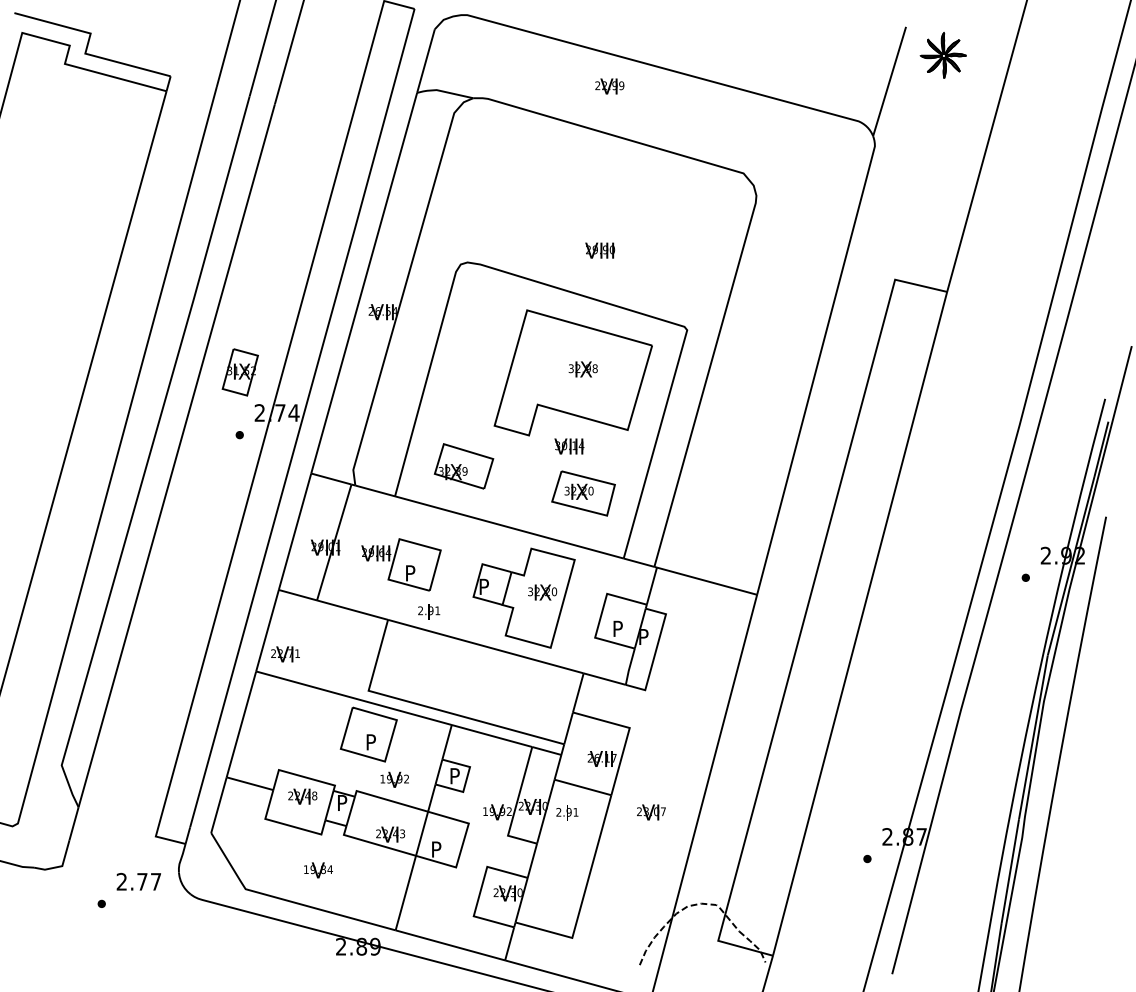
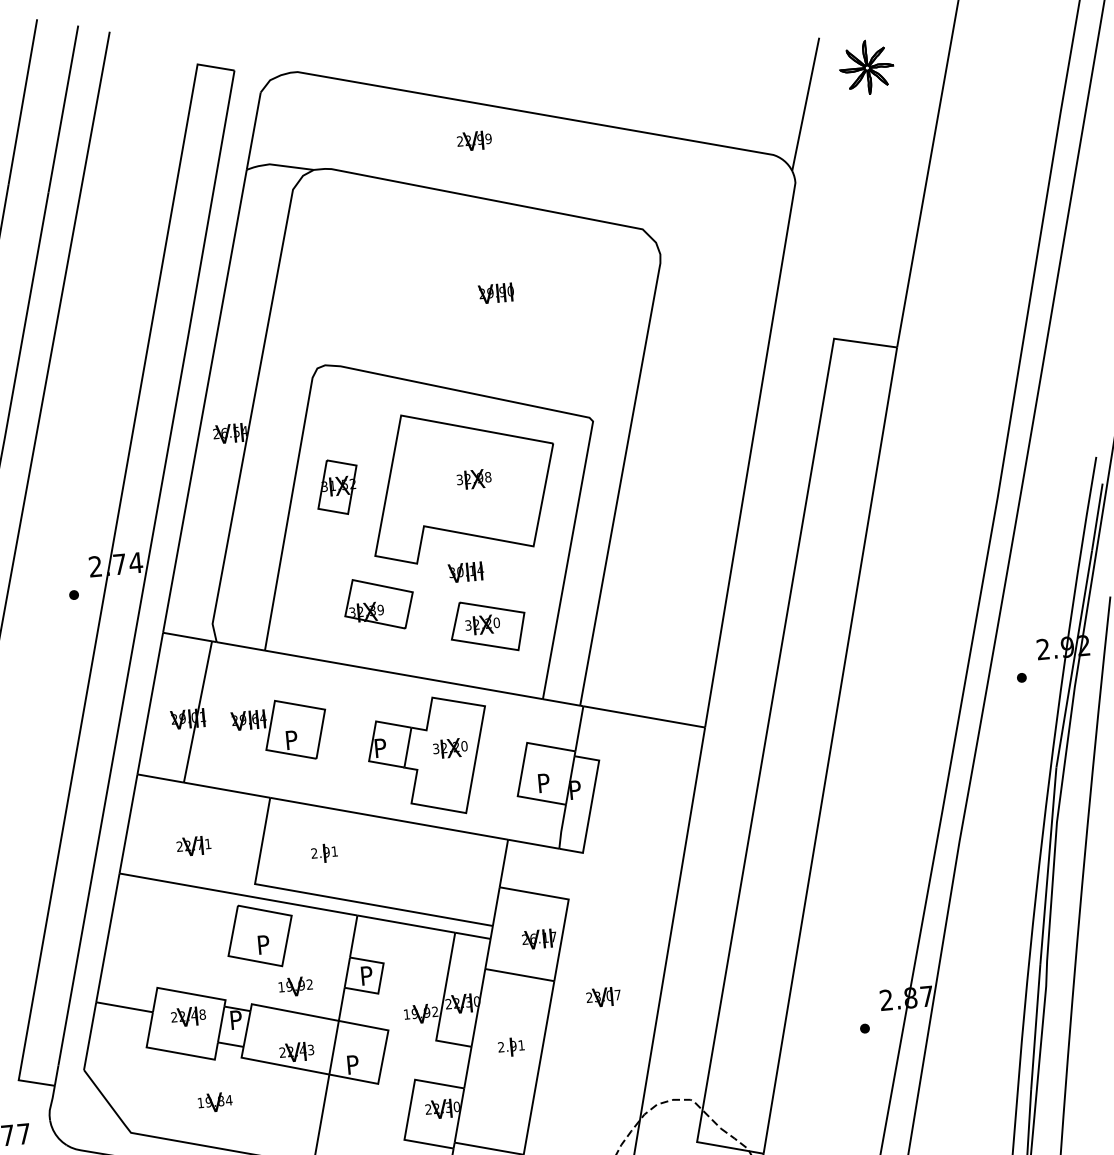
text: (600, 250) -> (496, 293), moved
part: (239, 372) -> (336, 487), moved
part: (463, 466) -> (378, 604), moved
text: (429, 611) -> (324, 853), moved
text: (285, 654) -> (193, 846), moved
text: (567, 812) -> (511, 1046), moved

